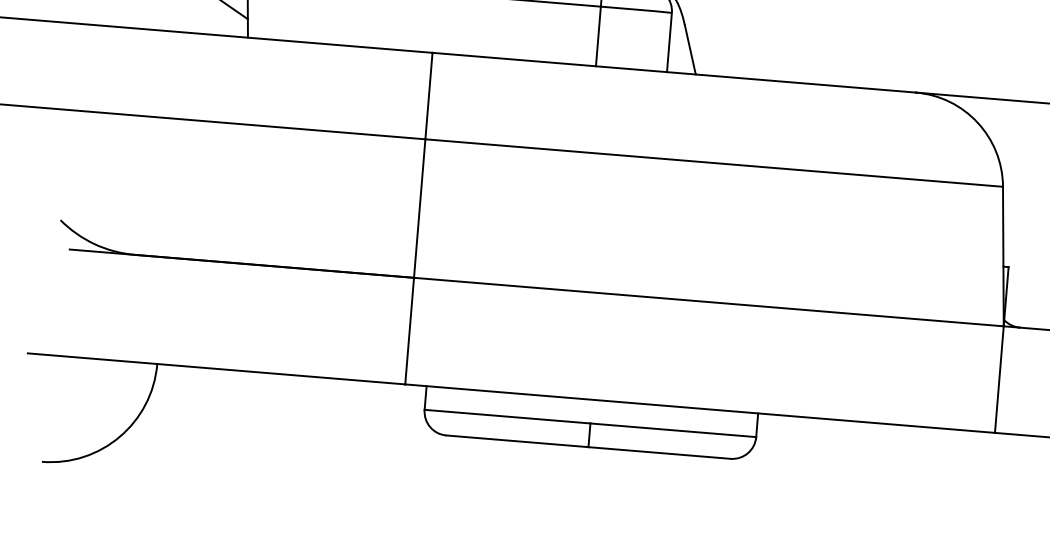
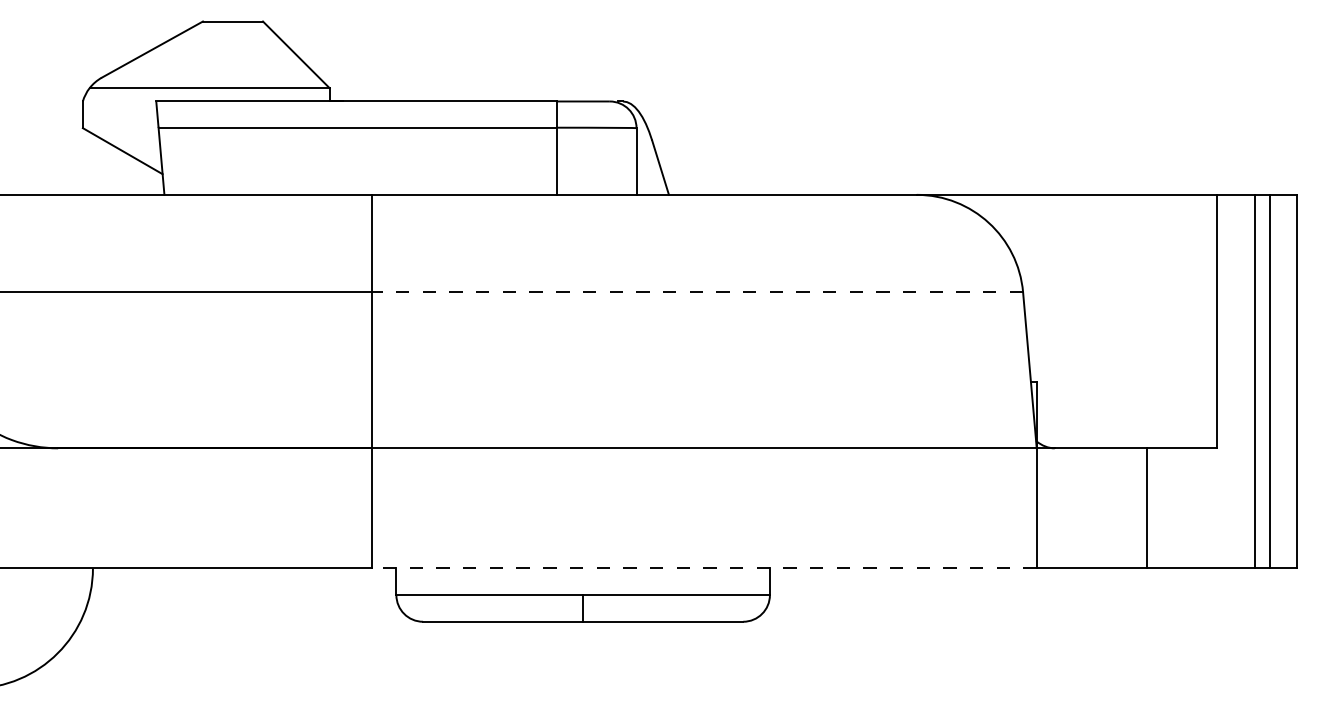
line: (713, 163) -> (697, 292), solid -> dashed
line: (700, 408) -> (704, 568), solid -> dashed

